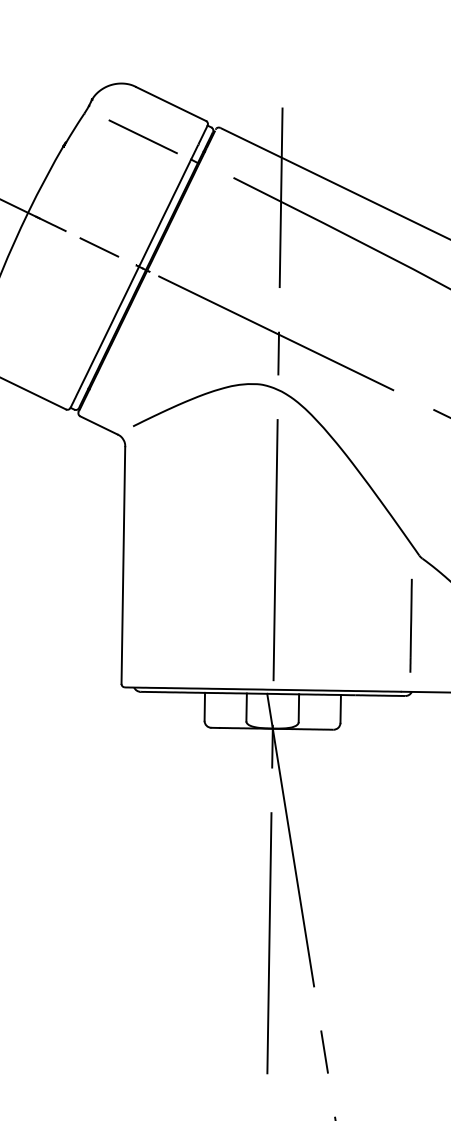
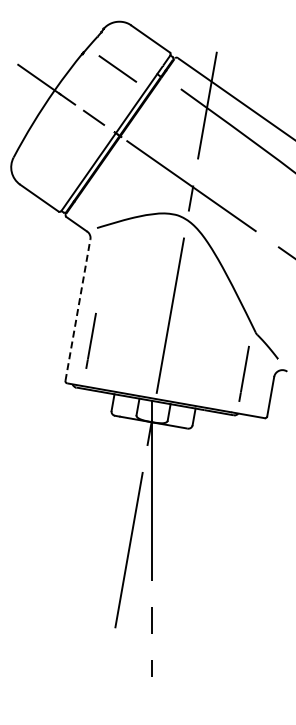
line: (142, 136) -> (117, 68), moved
line: (122, 565) -> (77, 310), solid -> dashed
line: (151, 611) -> (90, 340), added

